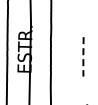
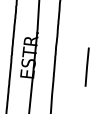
line: (83, 56) -> (87, 66), dashed -> solid

